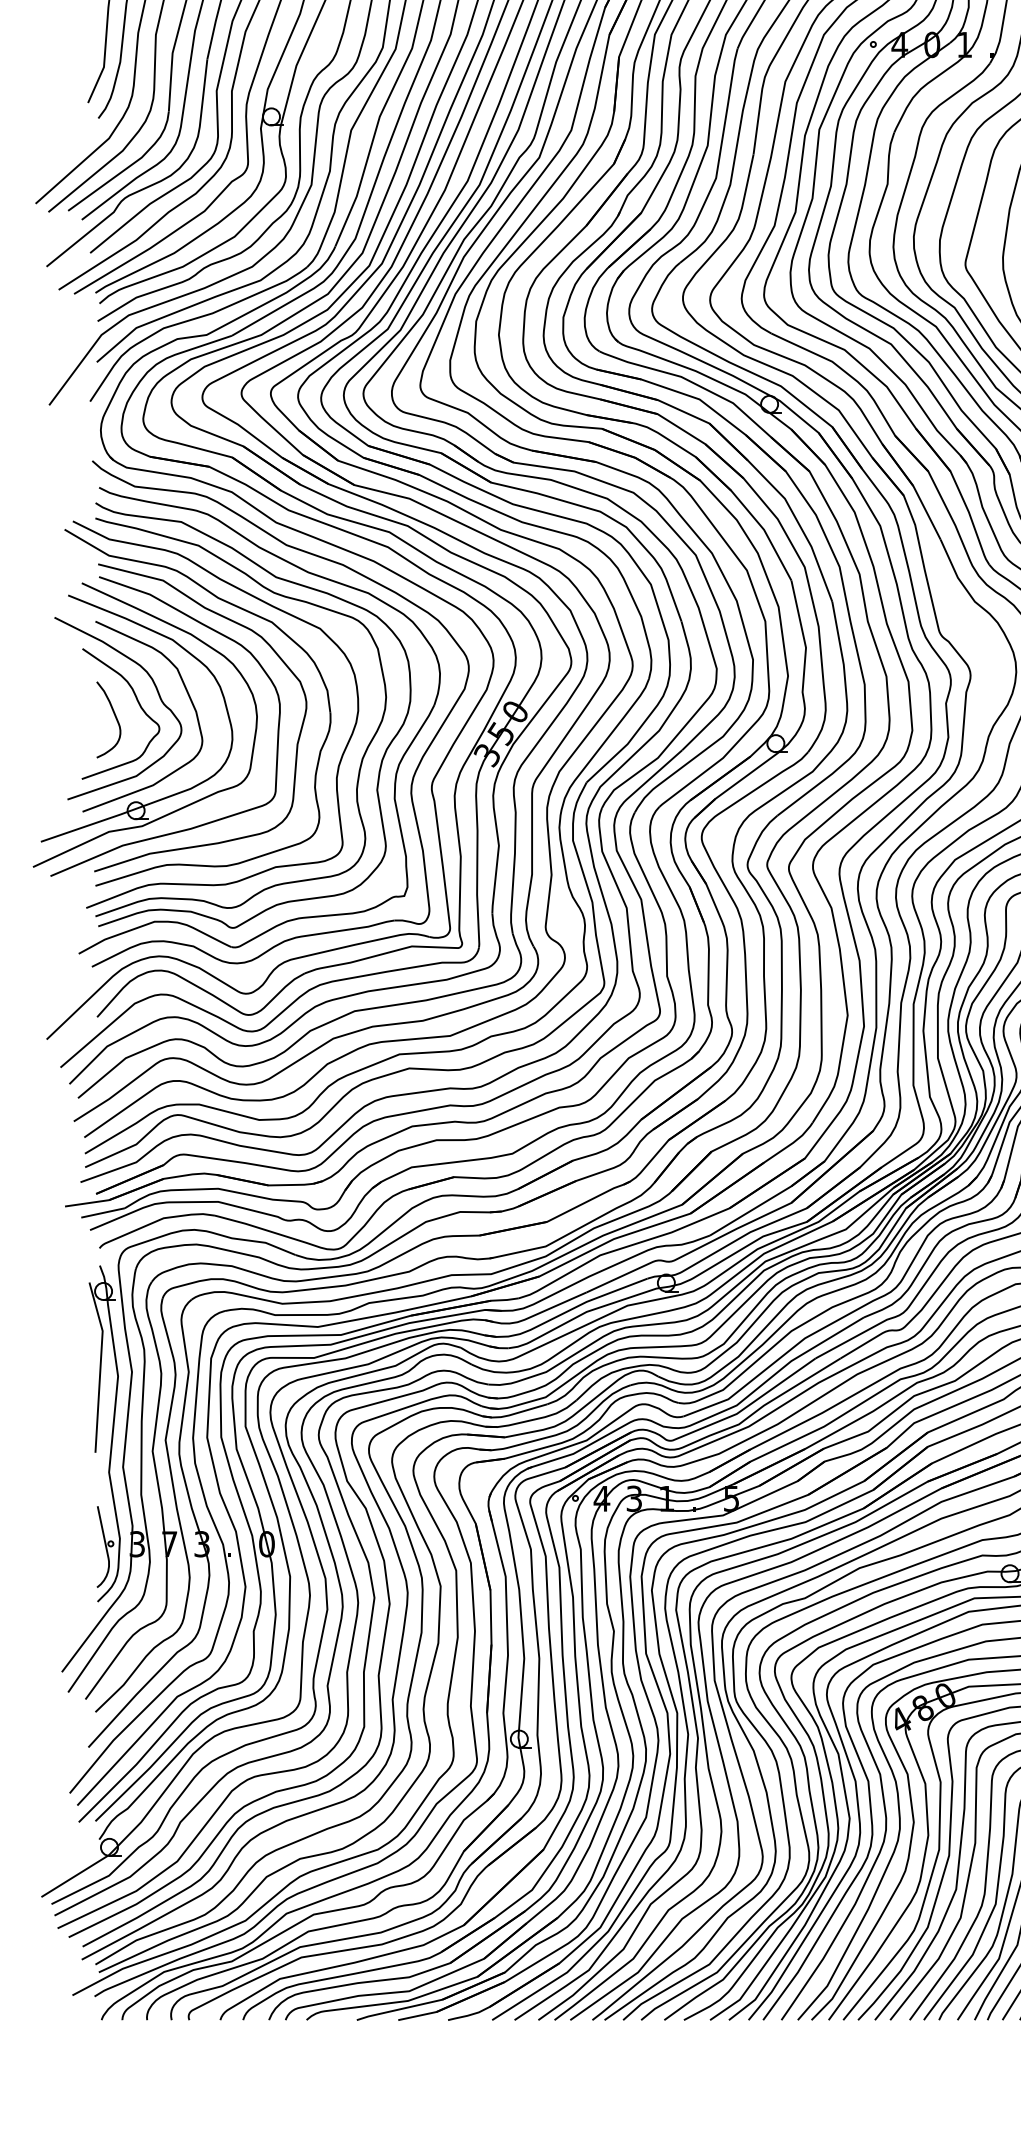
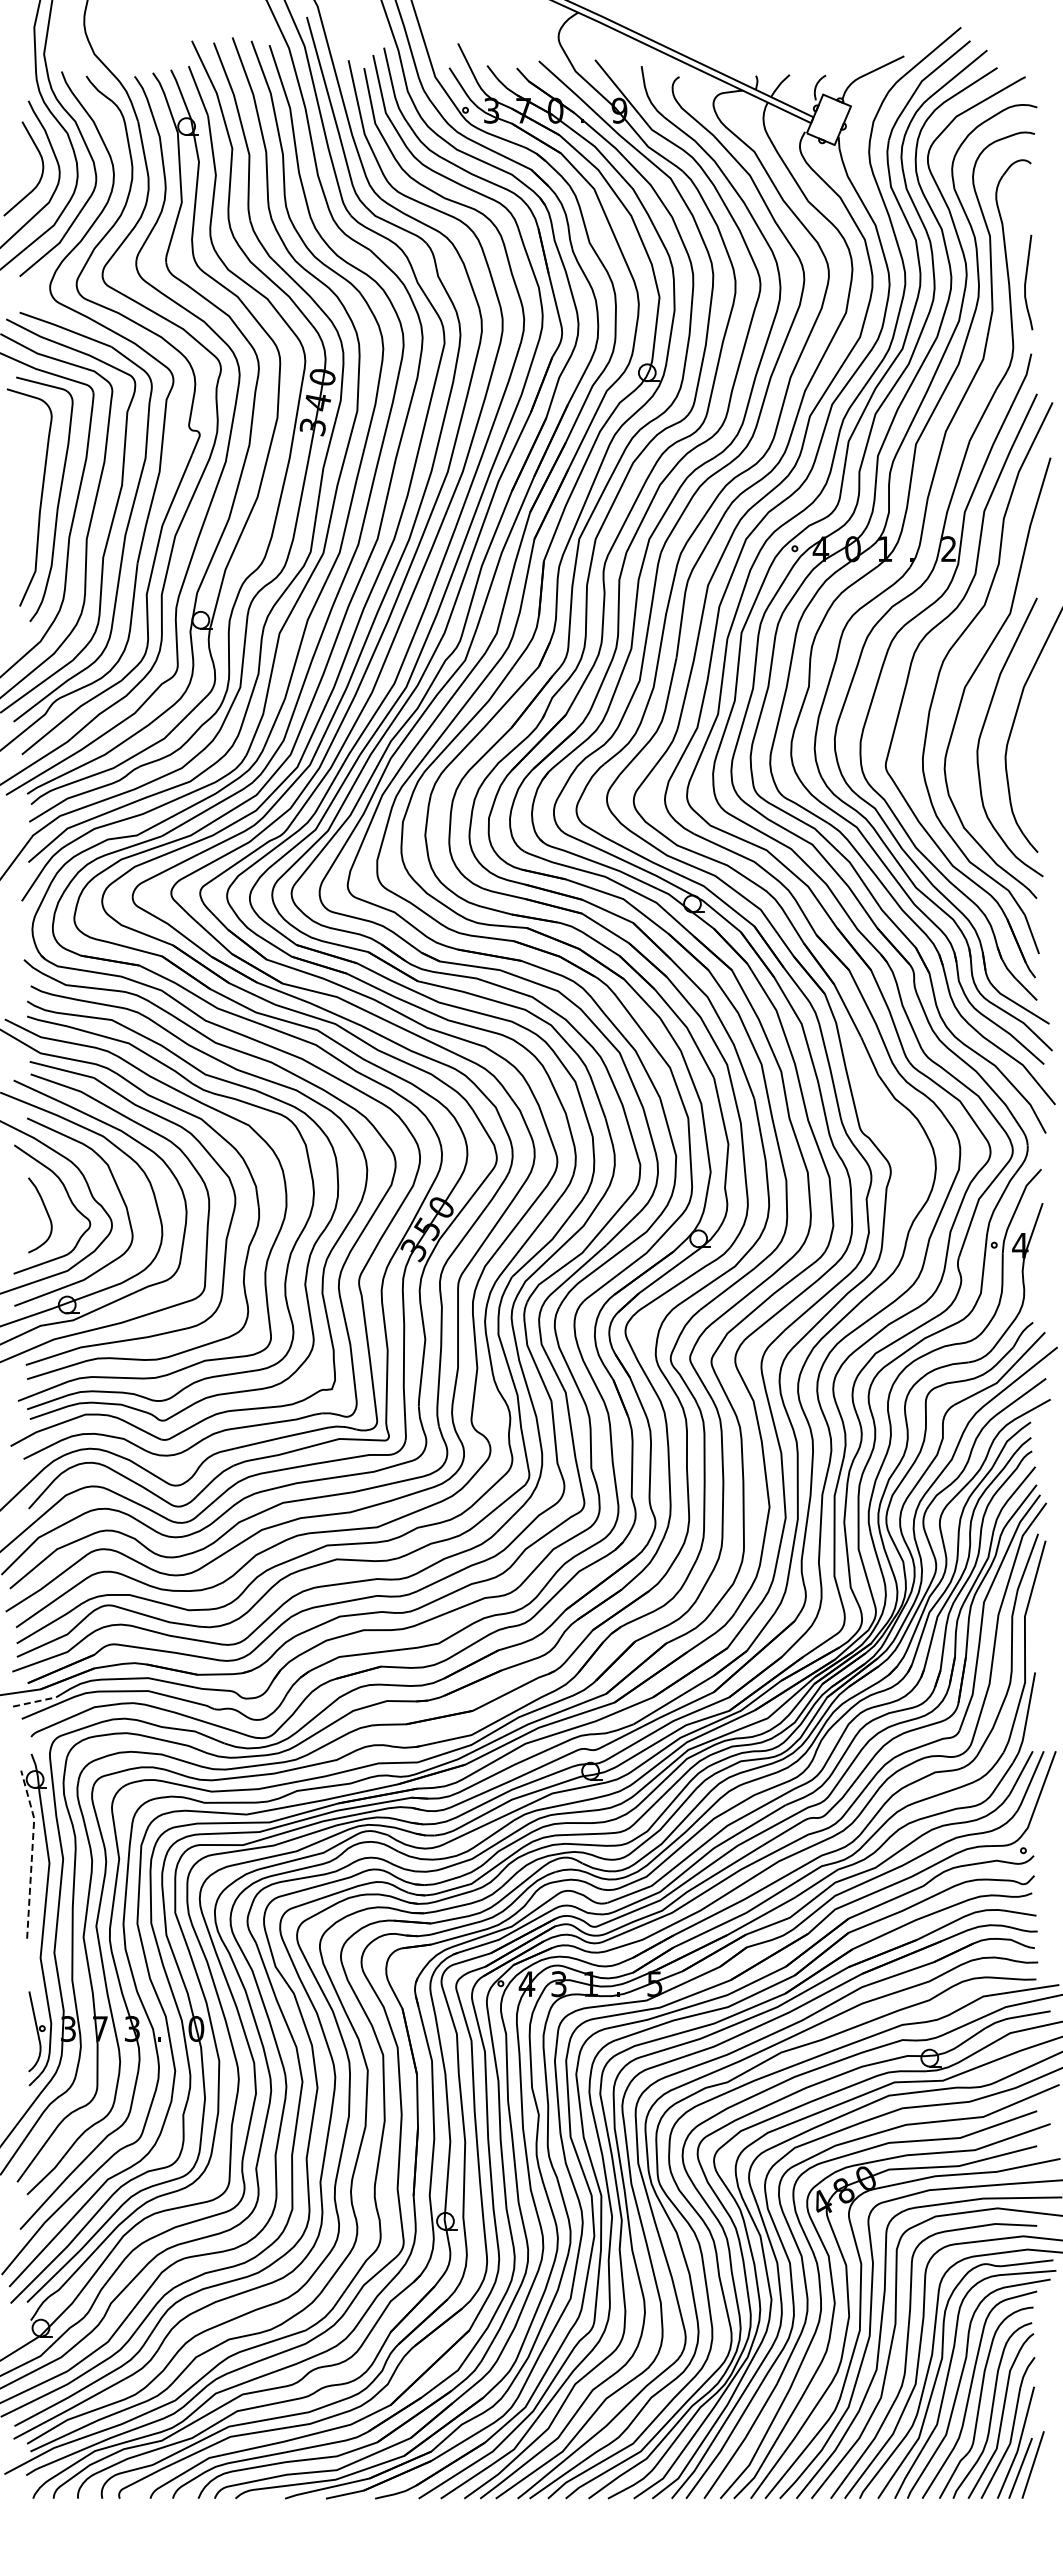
line: (103, 1212) -> (35, 1701), solid -> dashed
line: (100, 1366) -> (32, 1853), solid -> dashed

